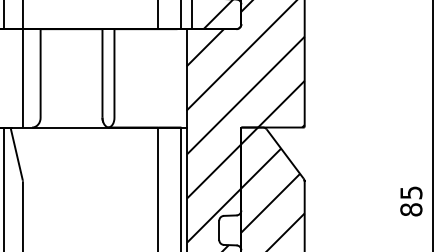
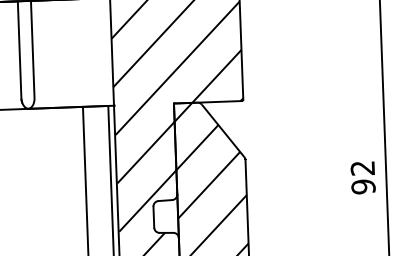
text: (411, 201) -> (363, 177), 85 -> 92

